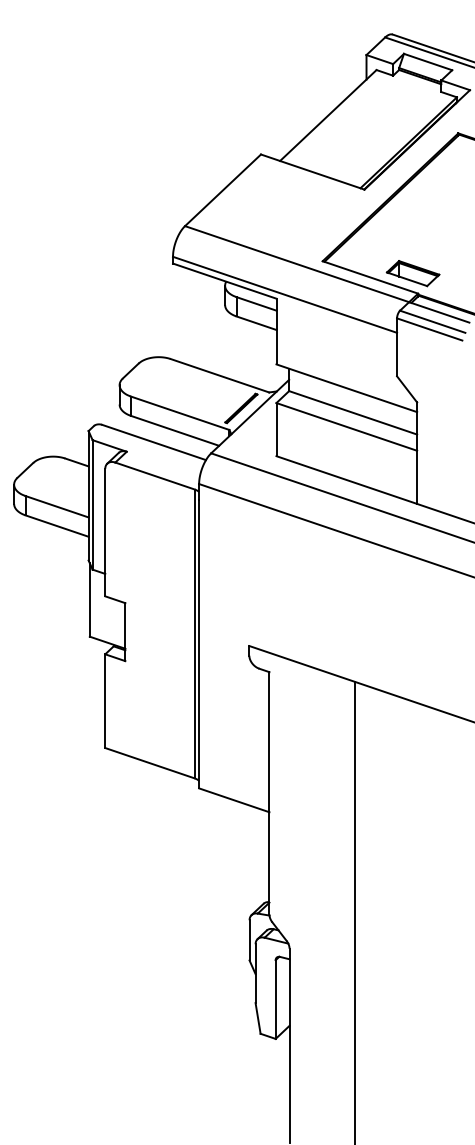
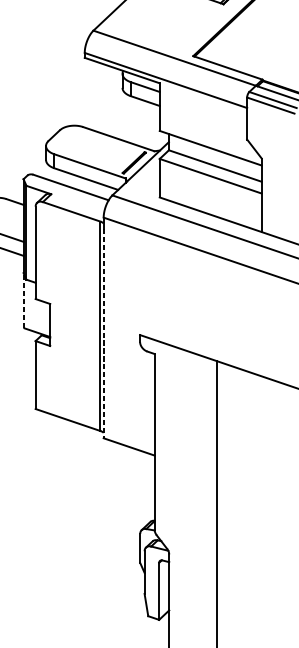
part: (412, 273) -> (258, 65), removed
line: (89, 599) -> (24, 301), solid -> dashed
line: (199, 644) -> (103, 333), solid -> dashed

